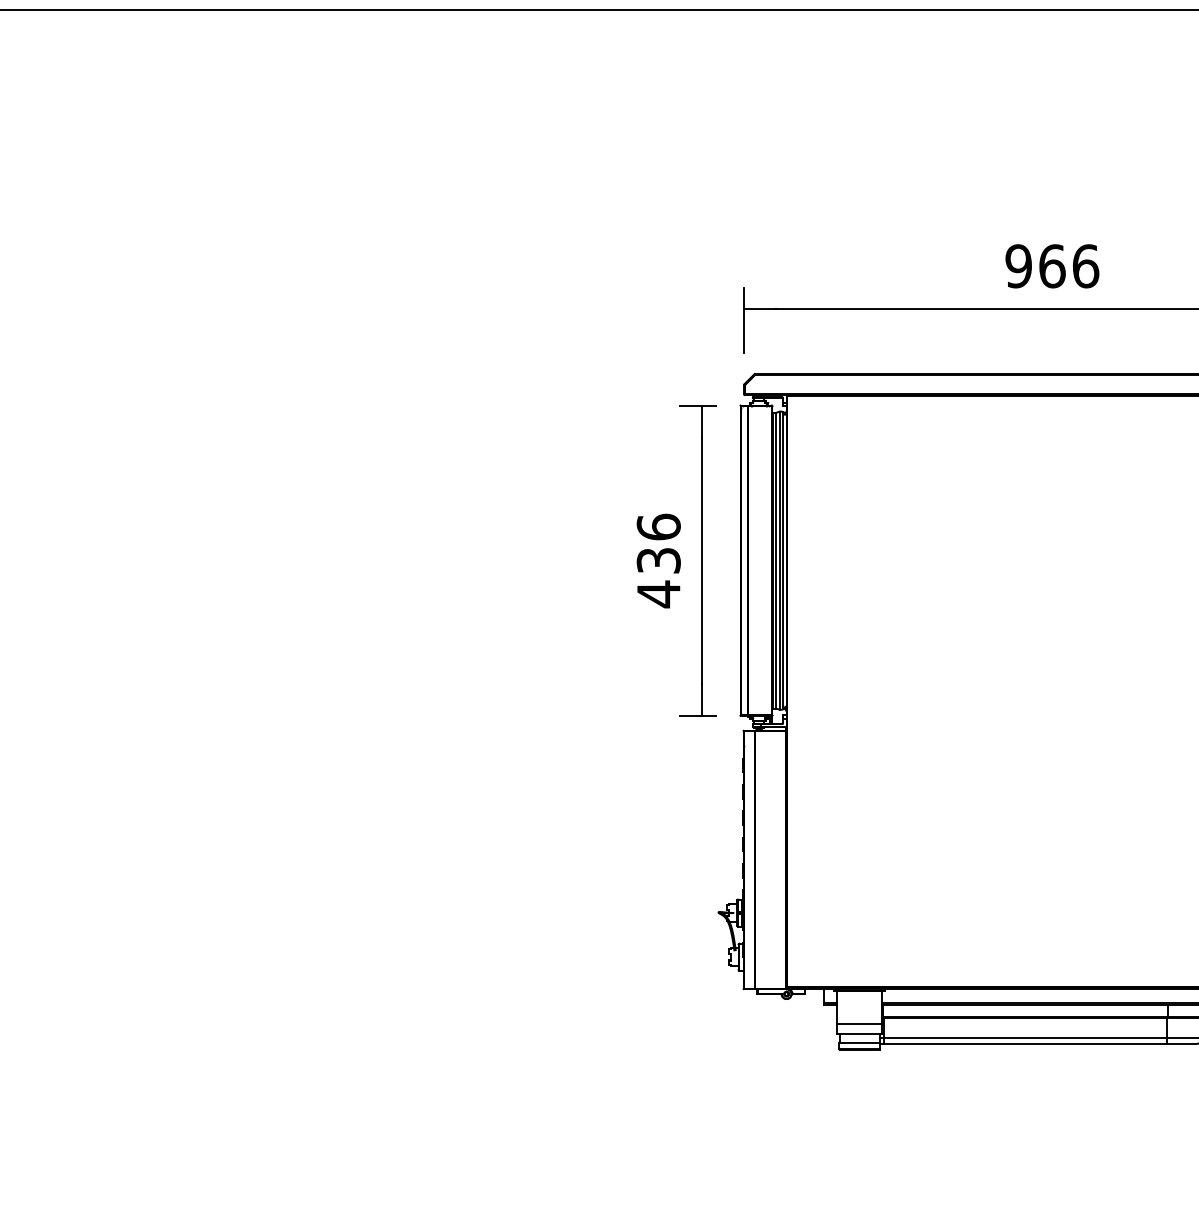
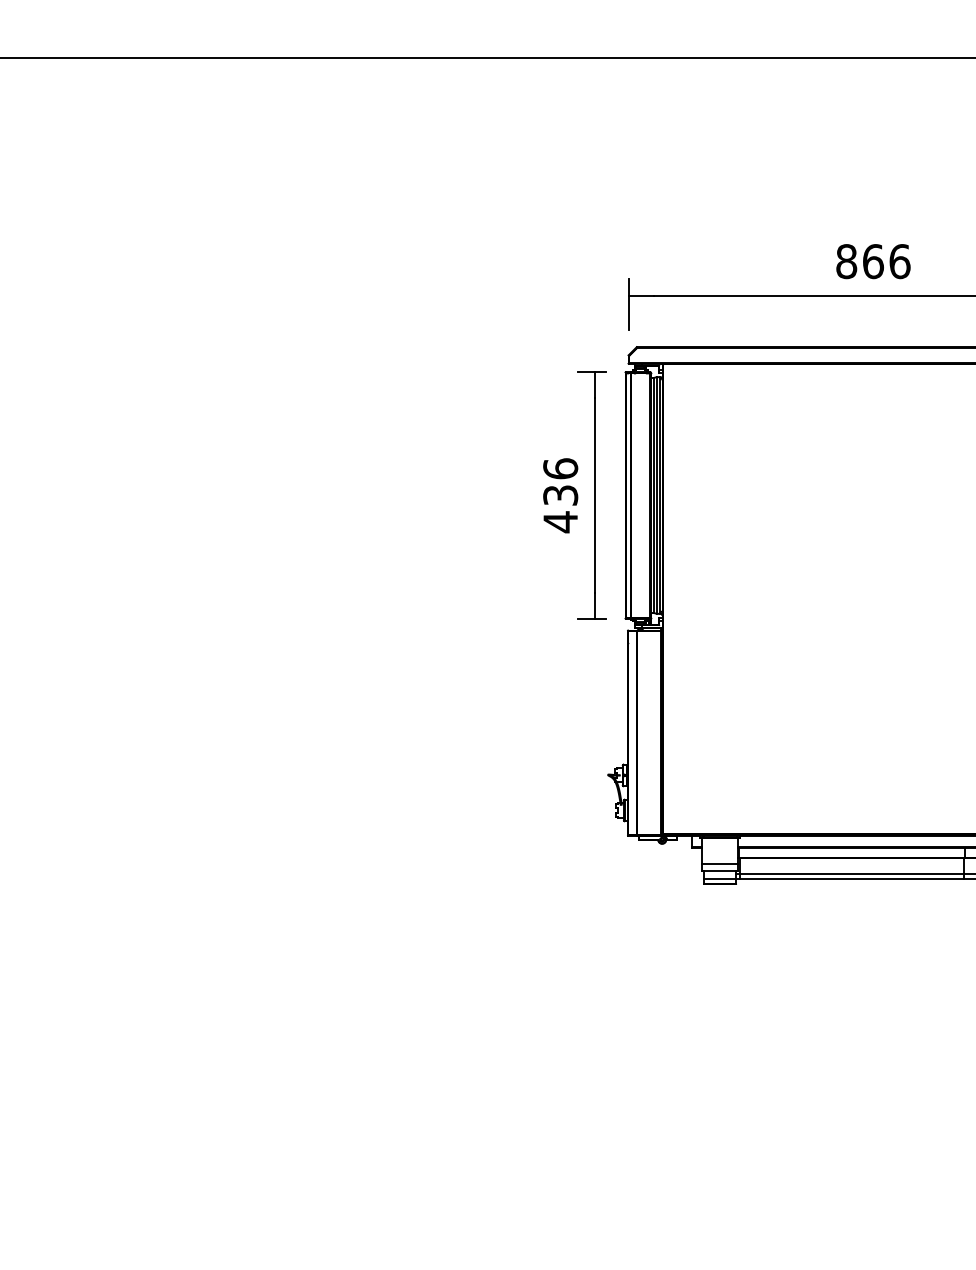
text: (1018, 266) -> (846, 261), 966 -> 866

